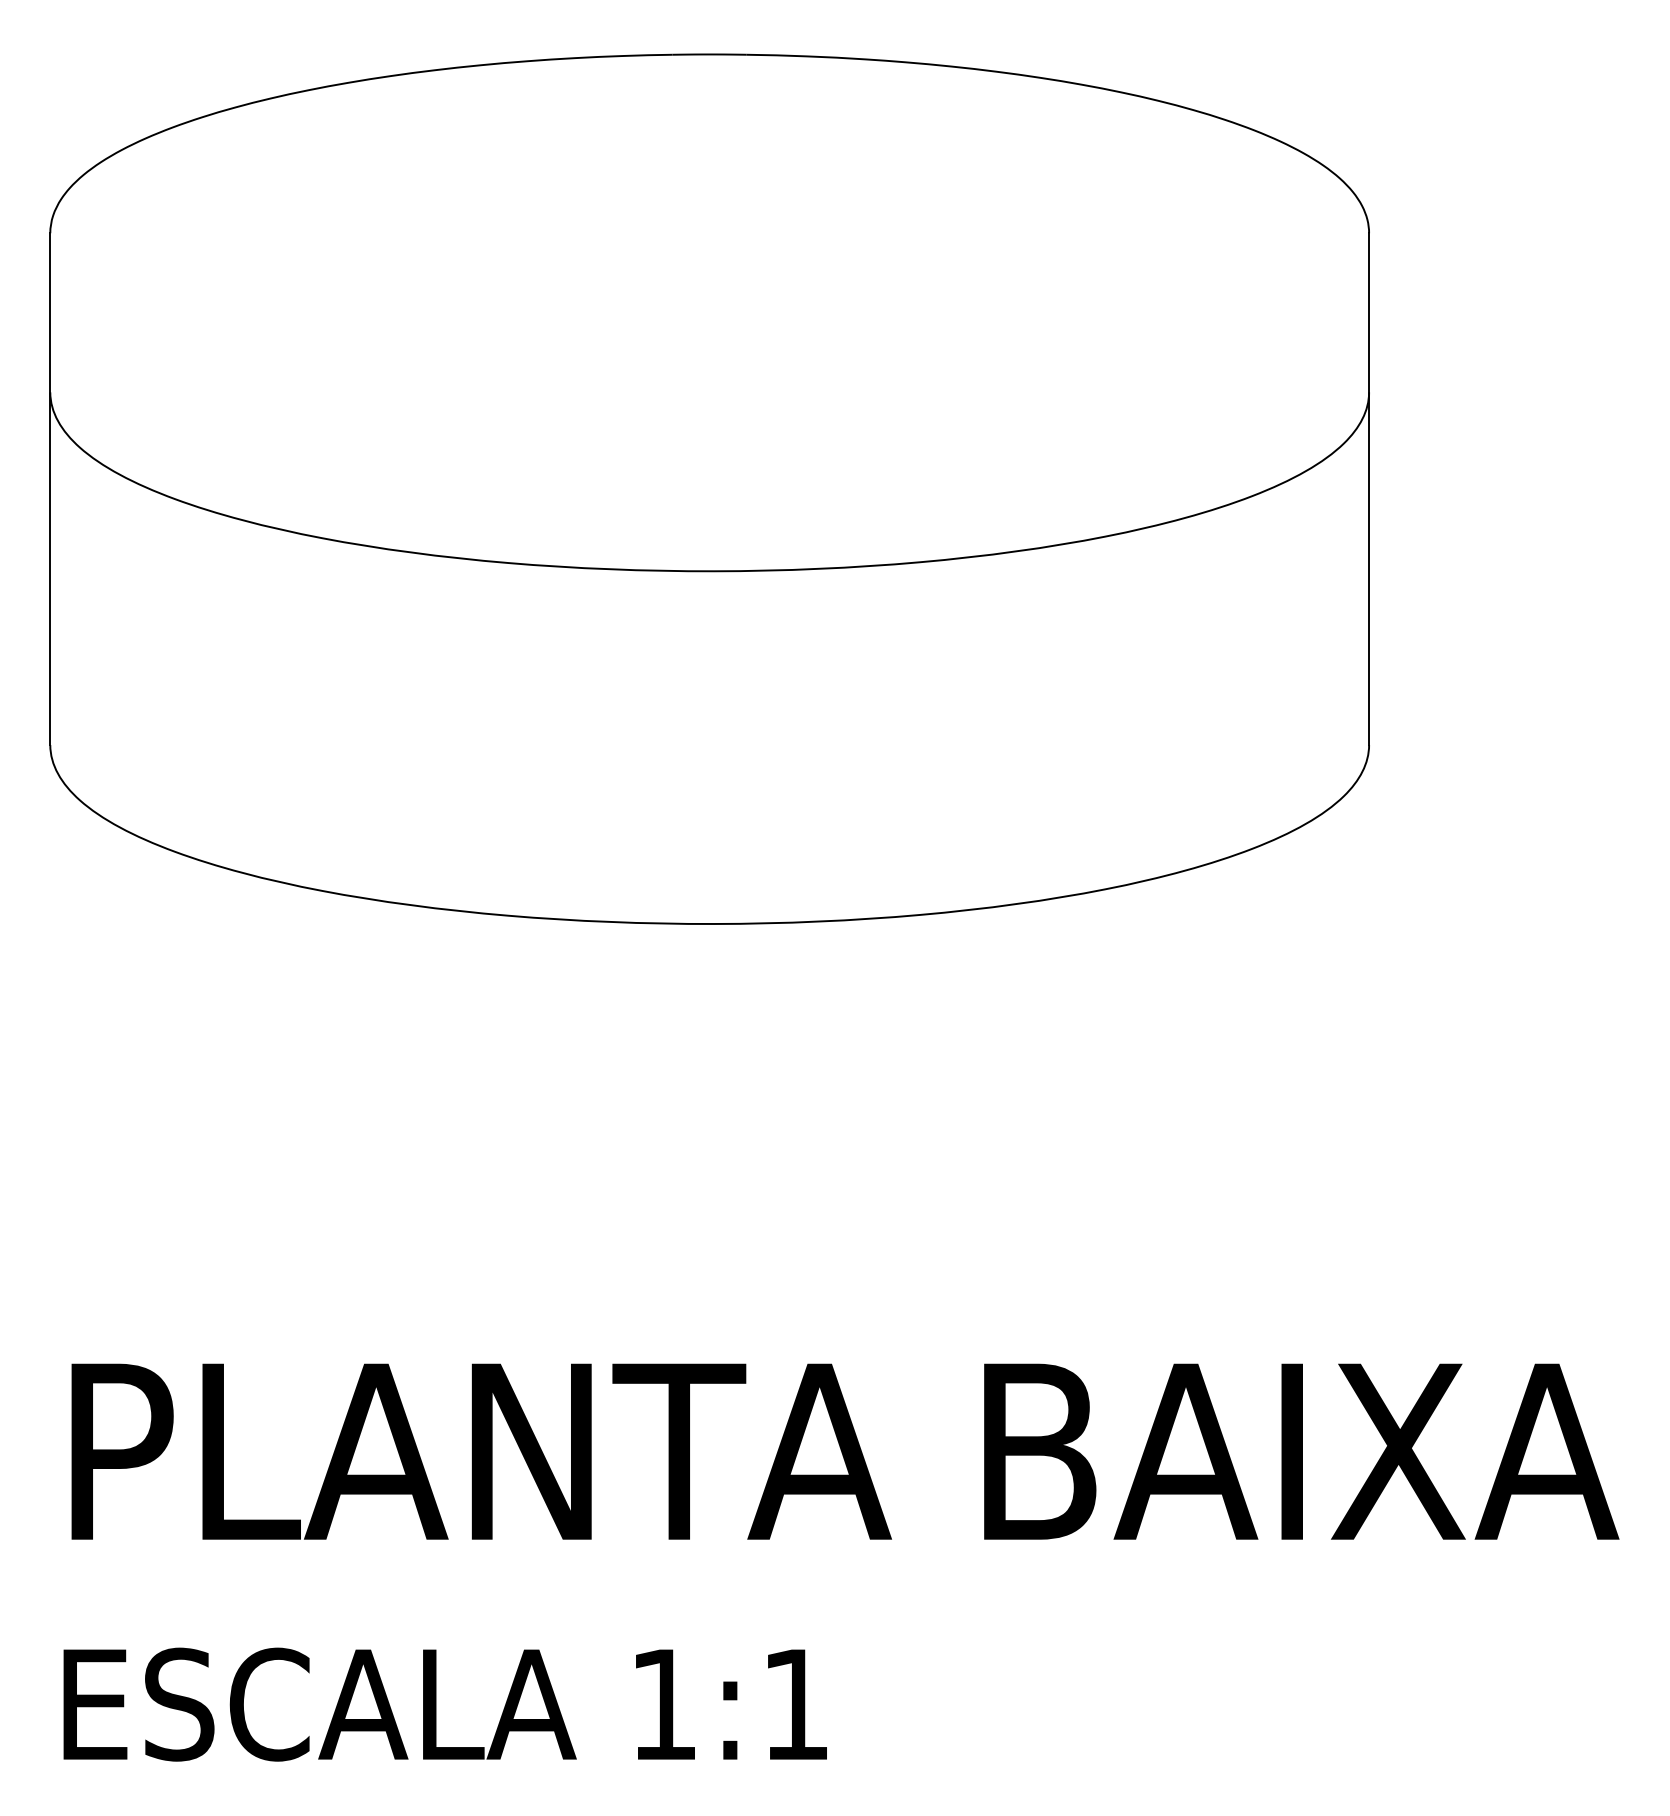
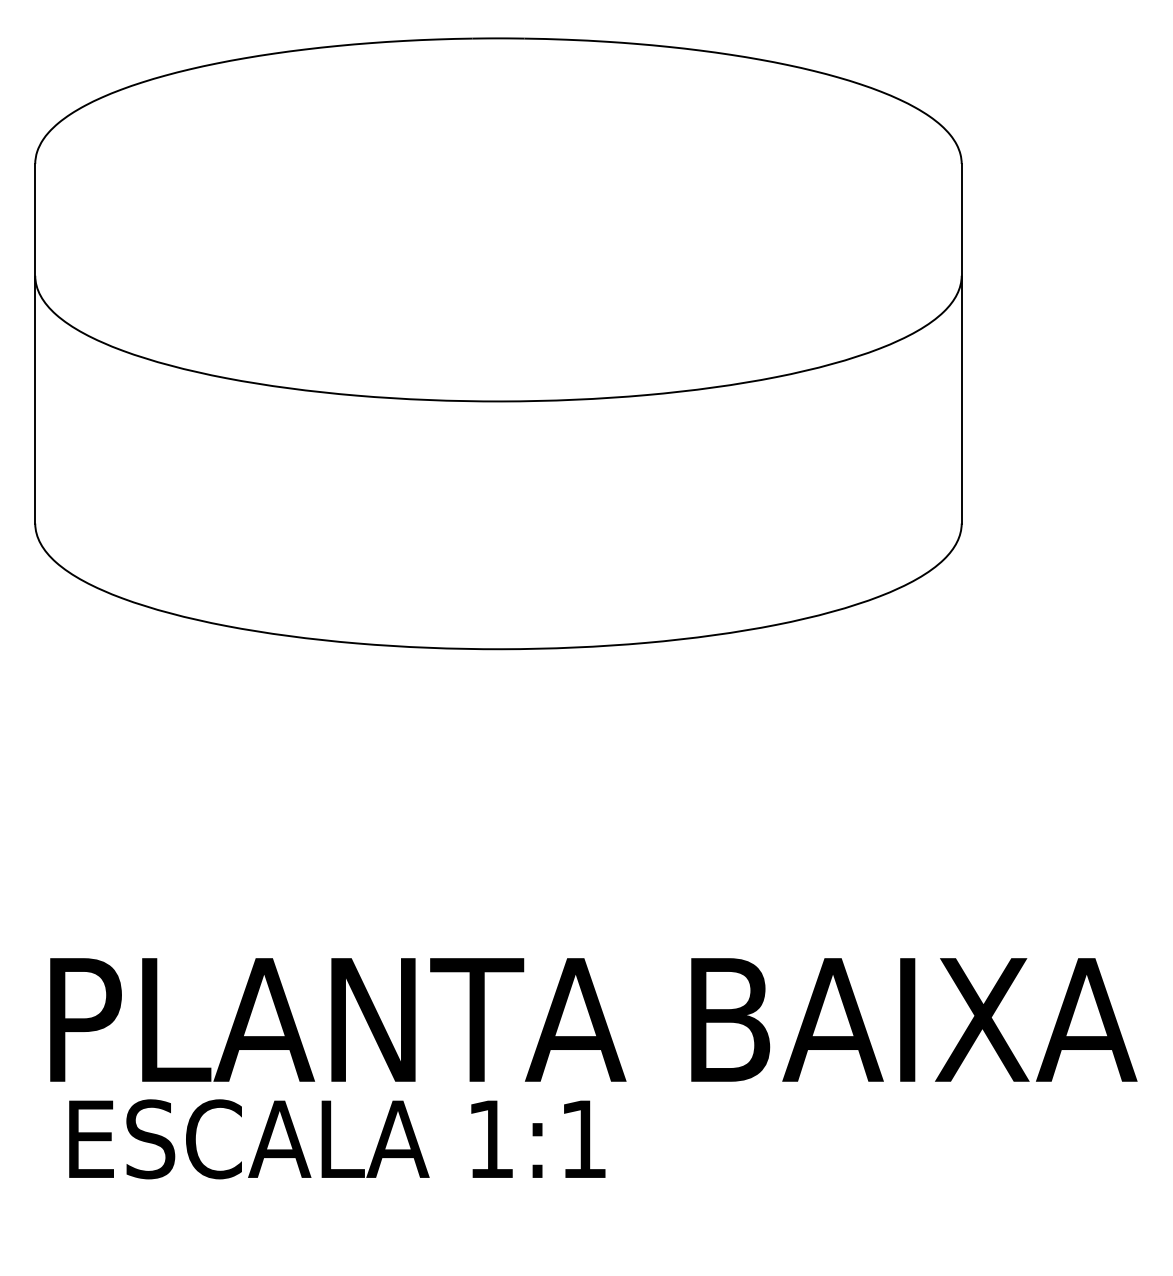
text: (444, 1704) -> (336, 1139), moved

